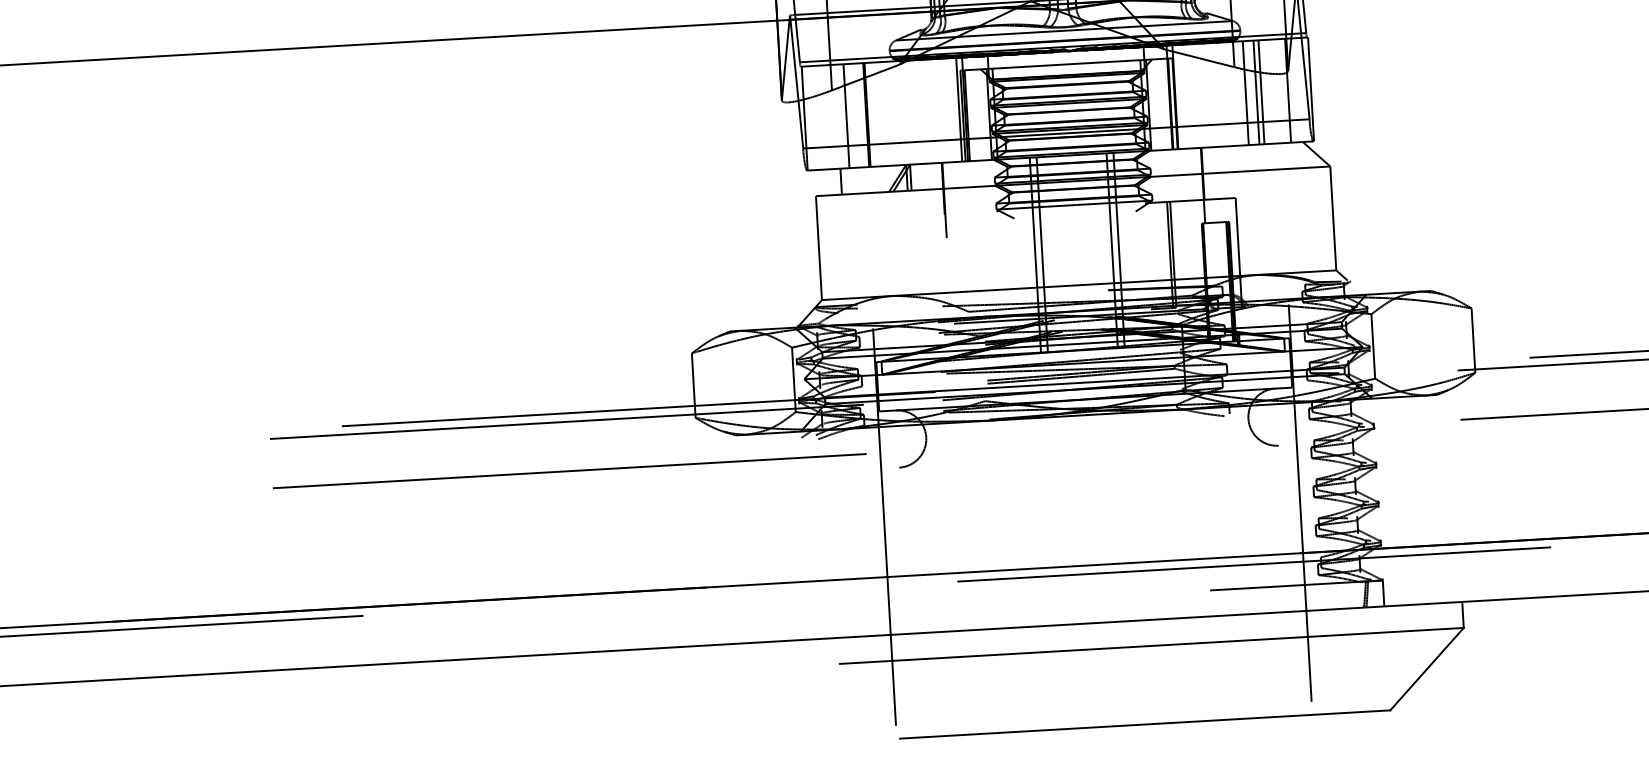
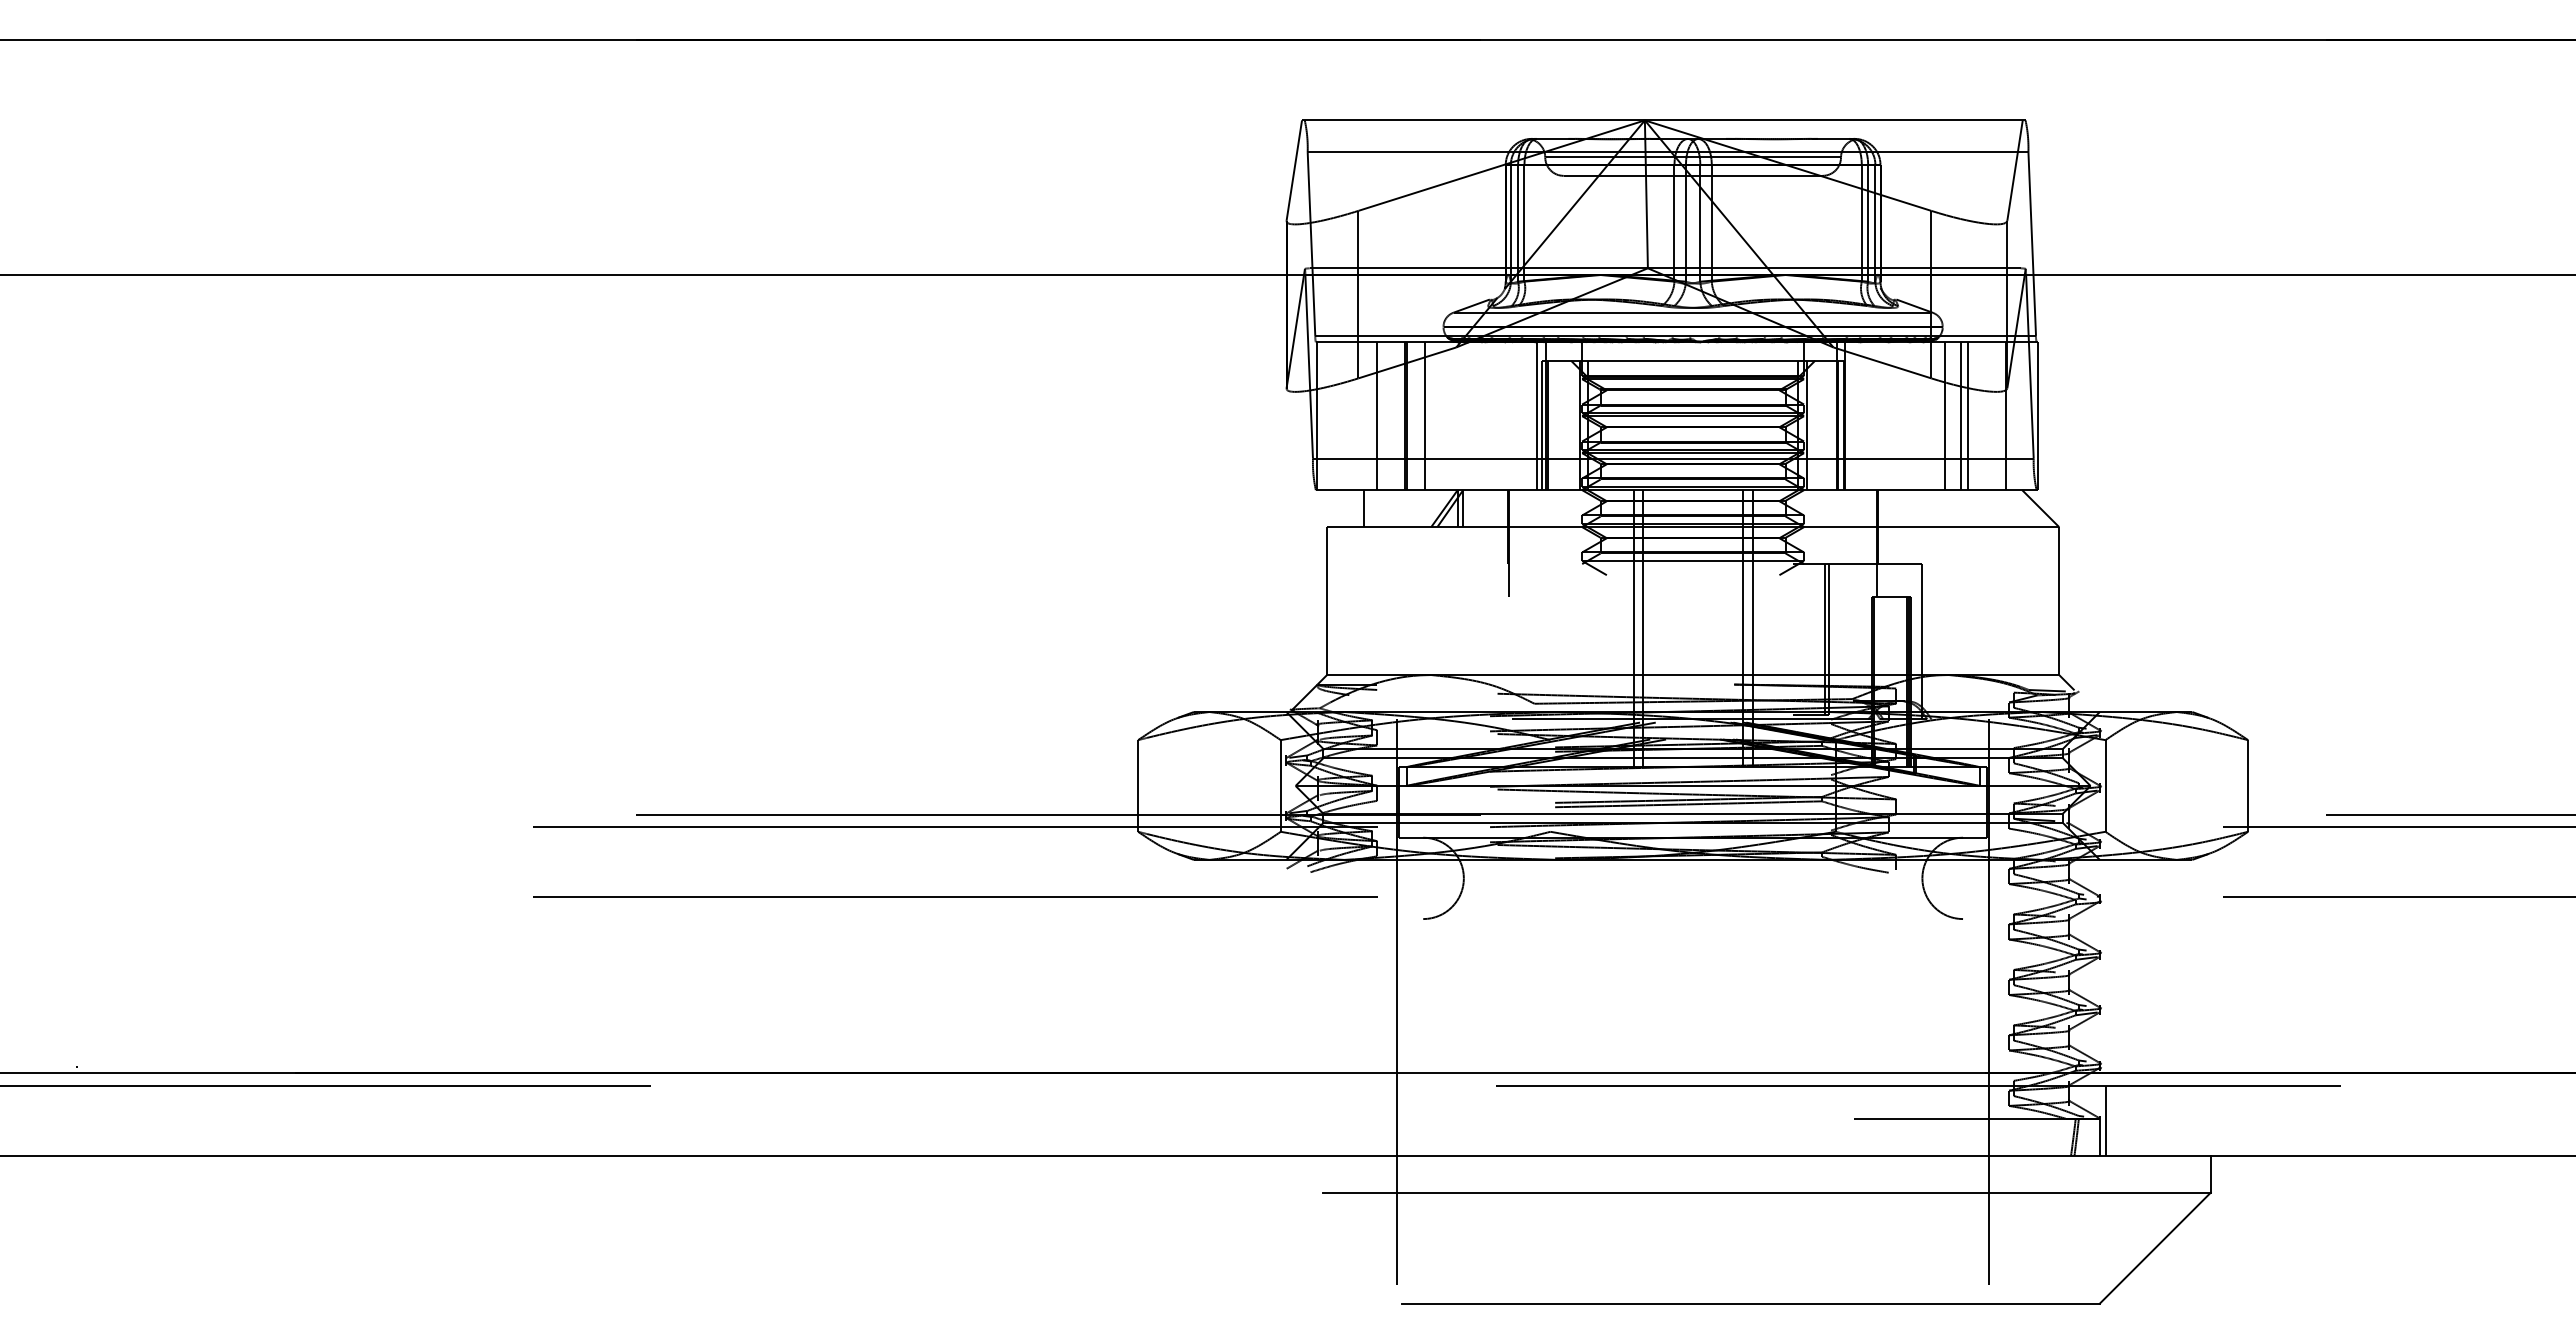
line: (879, 114) -> (1424, 416), added
line: (1386, 581) -> (2105, 1120), added

